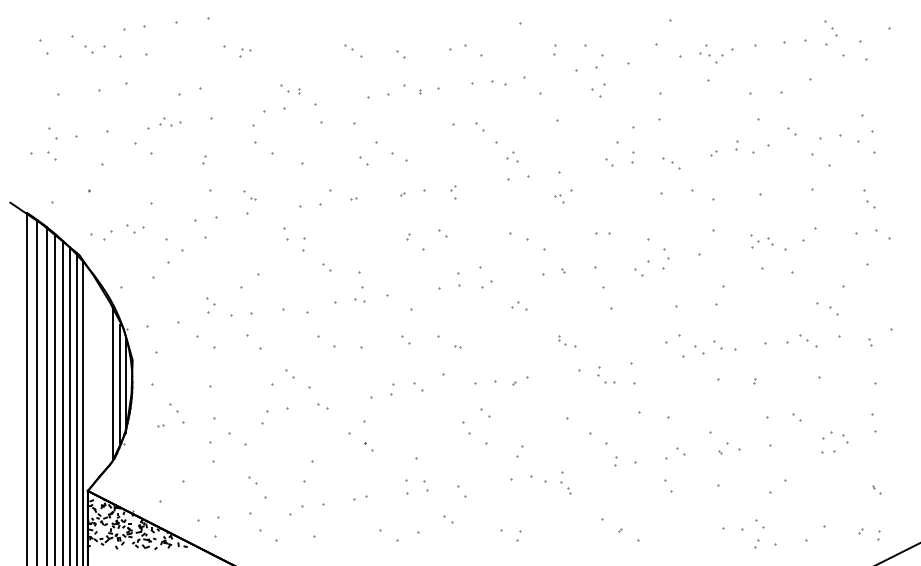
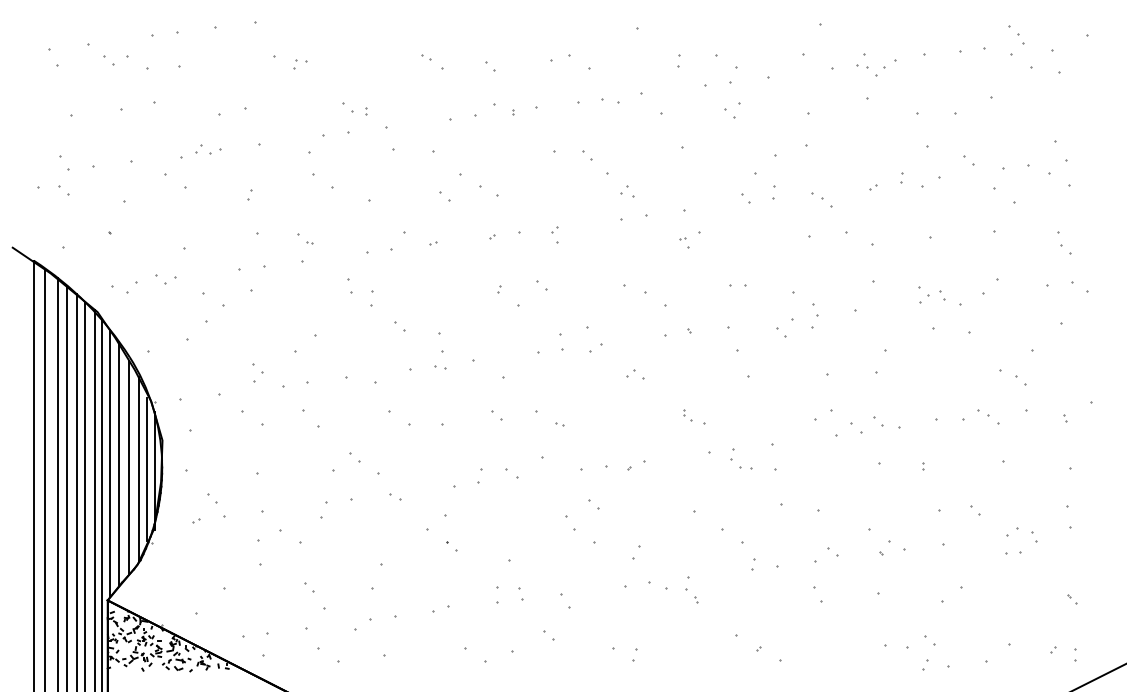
line: (89, 378) -> (109, 462), added
line: (97, 378) -> (119, 462), added
line: (105, 381) -> (129, 466), added

